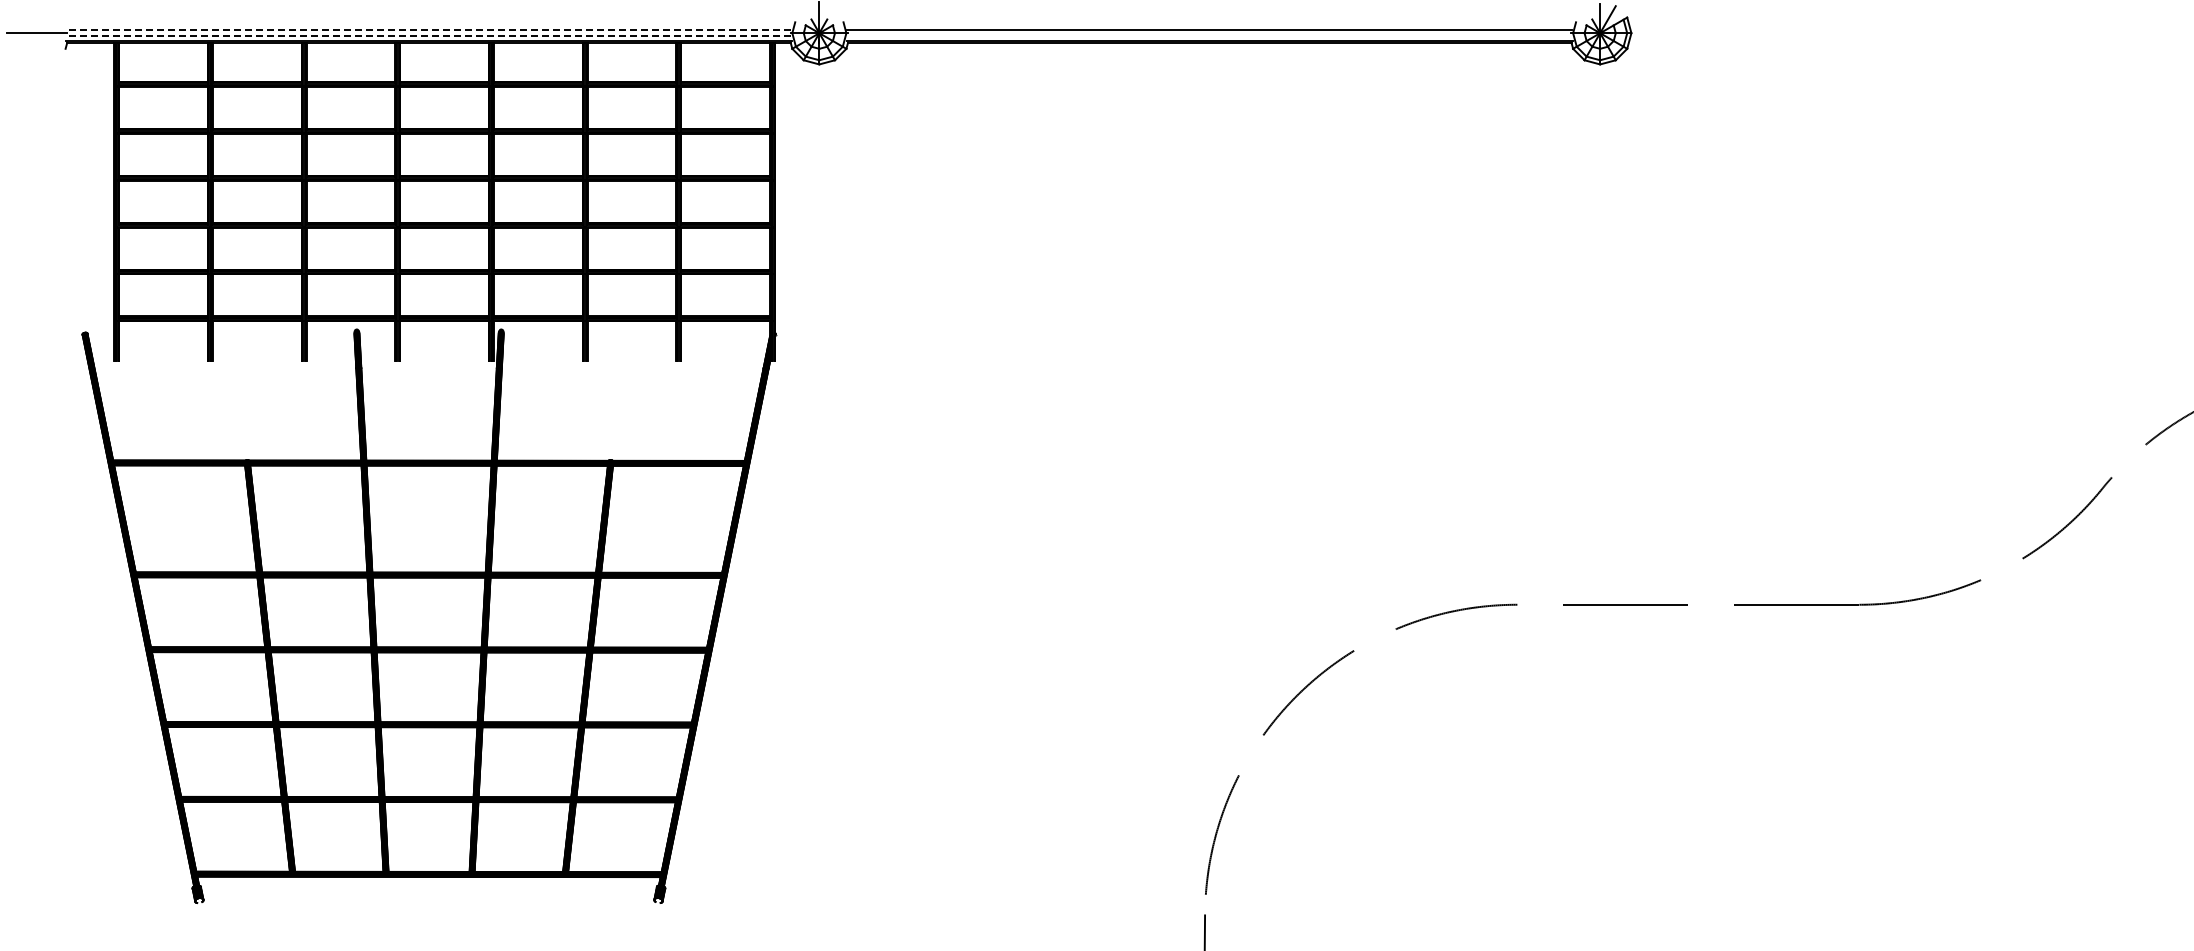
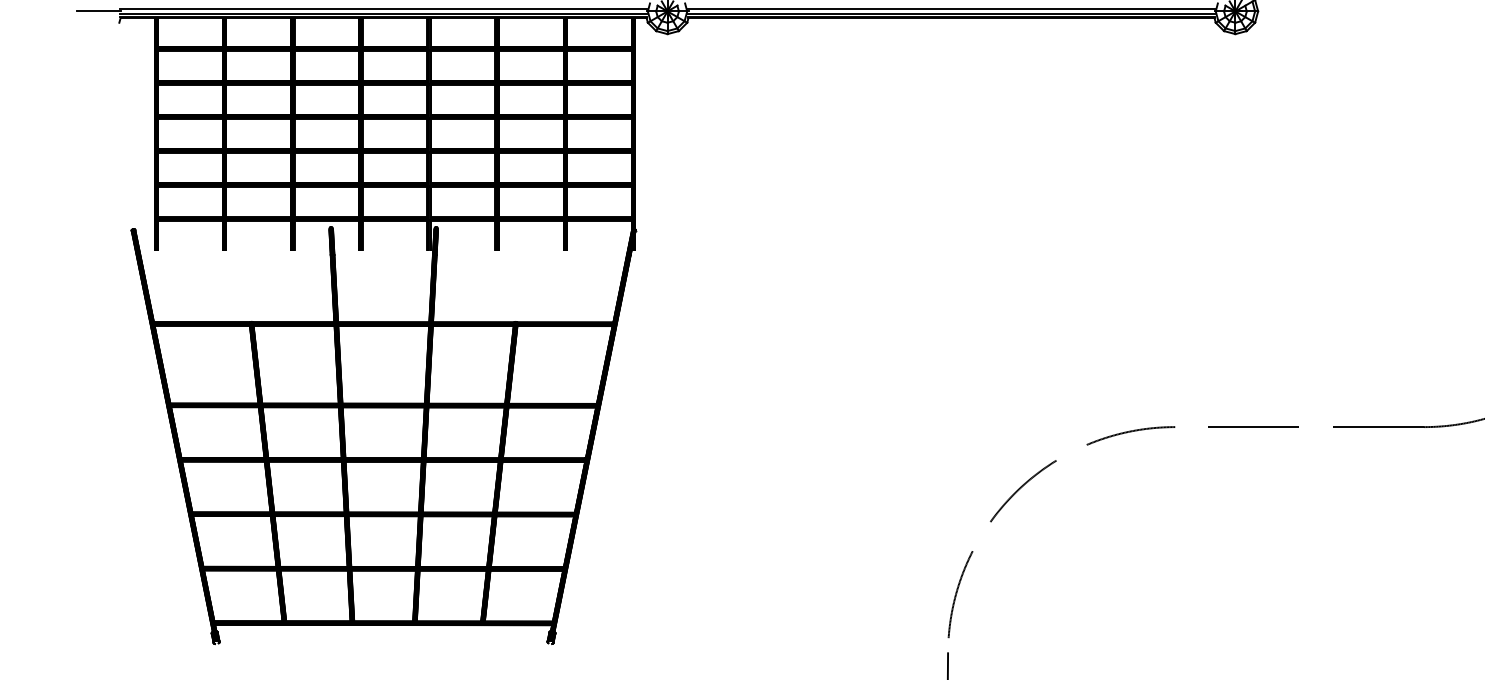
line: (428, 30) -> (383, 9), dashed -> solid
line: (428, 36) -> (383, 13), dashed -> solid
line: (1209, 36) -> (951, 13), added

